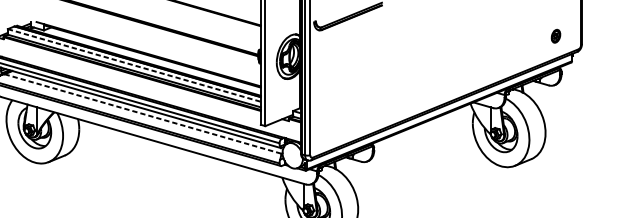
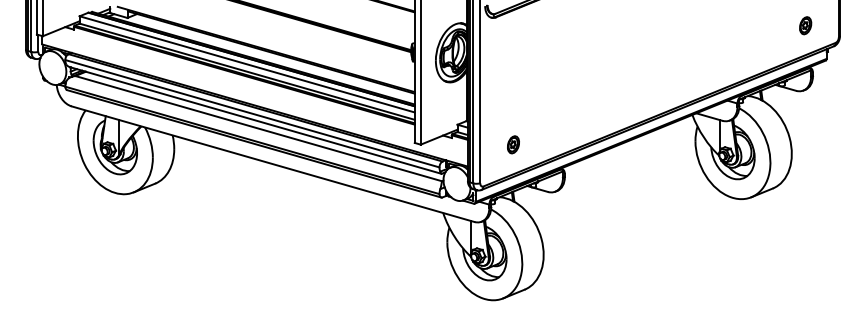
line: (134, 65) -> (247, 64), dashed -> solid
line: (142, 113) -> (258, 128), dashed -> solid
part: (335, 125) -> (513, 144), added

